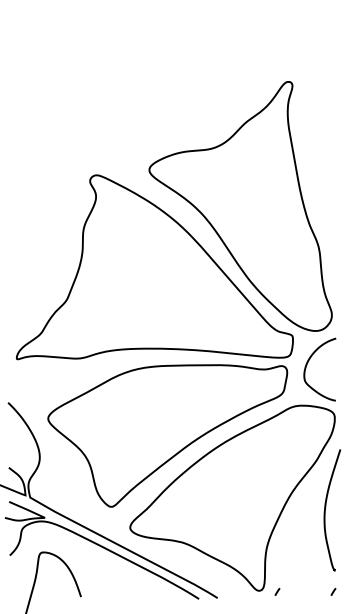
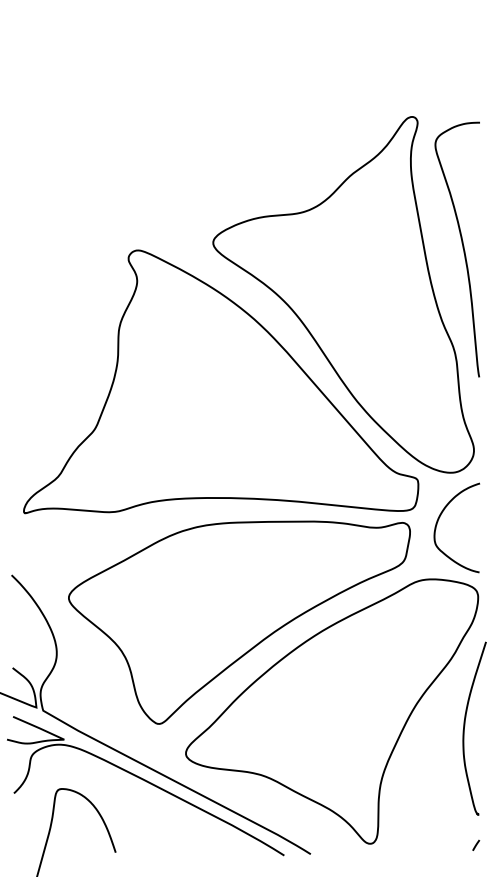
curve: (323, 173) -> (461, 247), added
curve: (277, 591) -> (396, 844), removed

